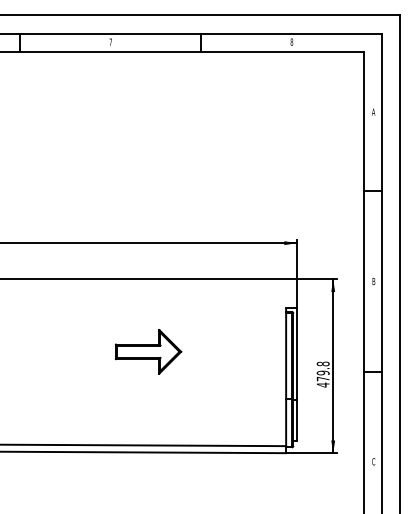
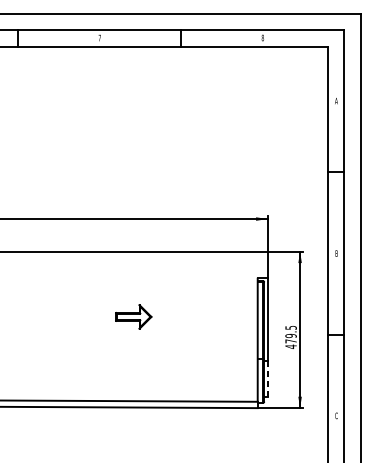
part: (148, 351) -> (133, 316), size x0.6
text: (322, 363) -> (290, 327), 479.8 -> 479.5
line: (297, 420) -> (267, 378), solid -> dashed

